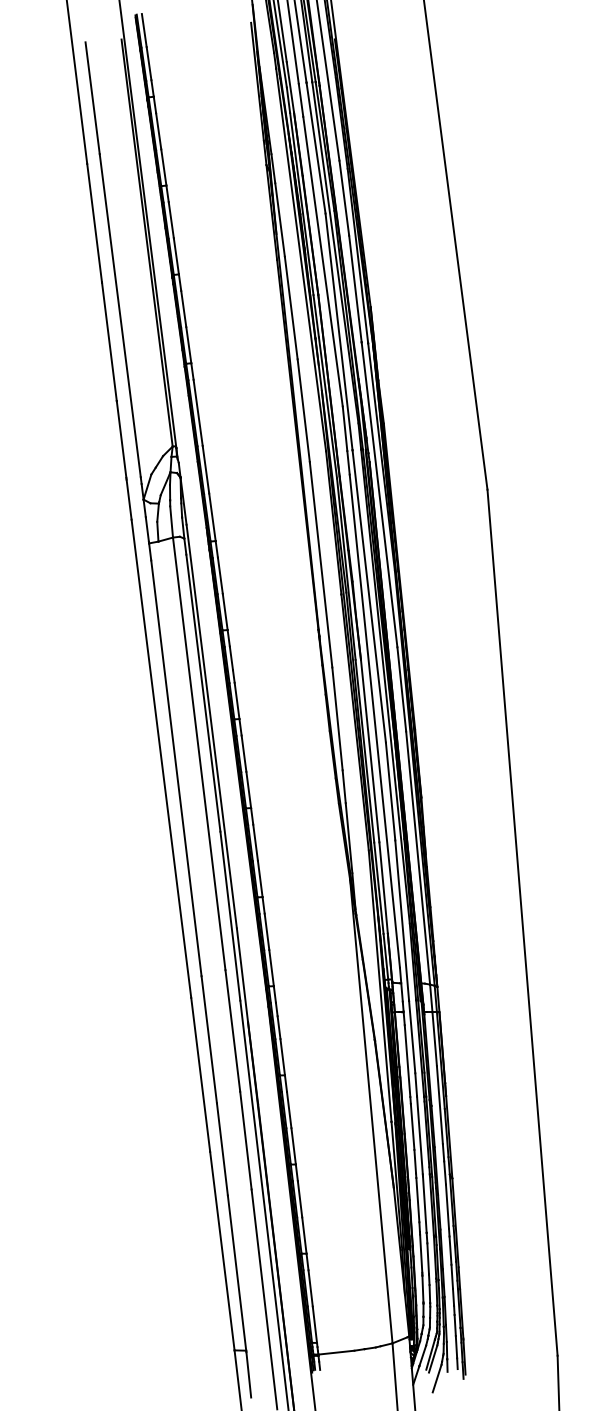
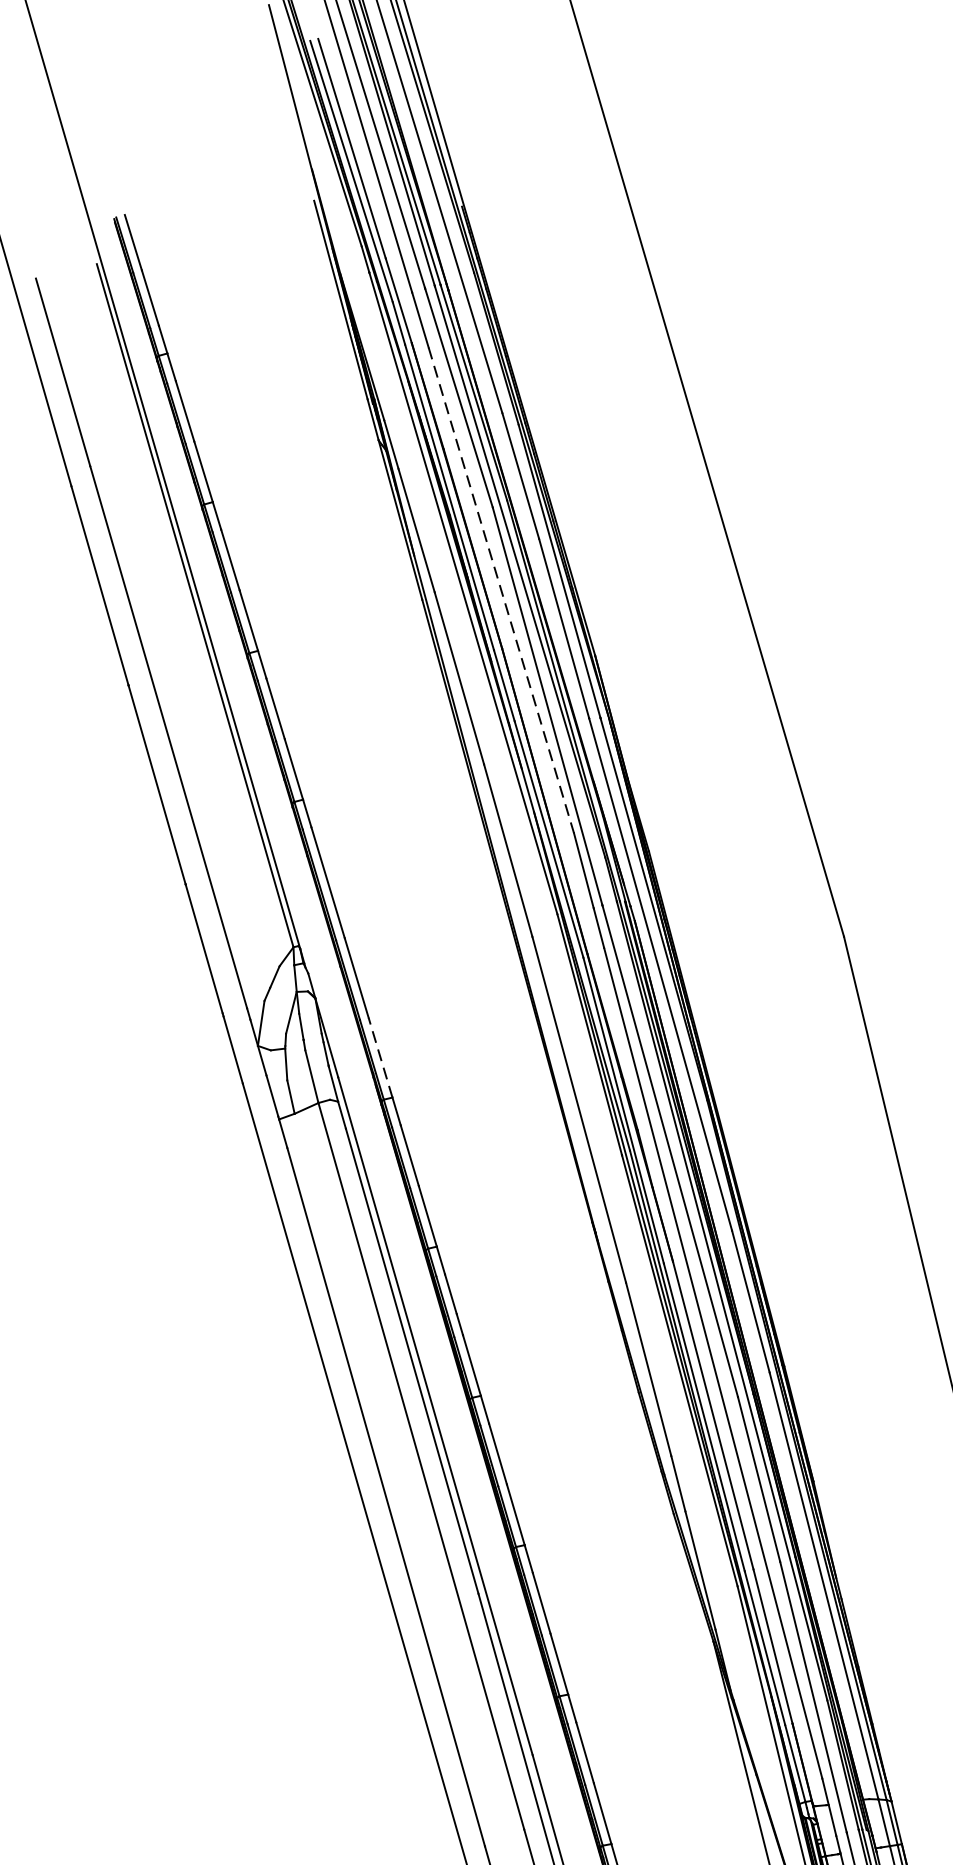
line: (323, 262) -> (502, 591), solid -> dashed
line: (212, 516) -> (380, 1056), solid -> dashed

